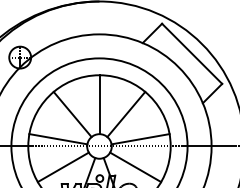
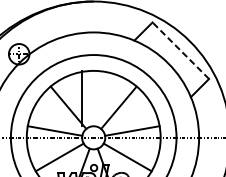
line: (192, 53) -> (181, 50), solid -> dashed
line: (99, 104) -> (82, 98), moved

